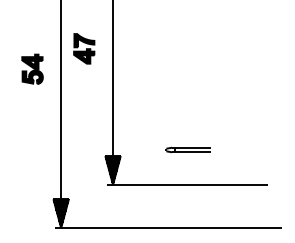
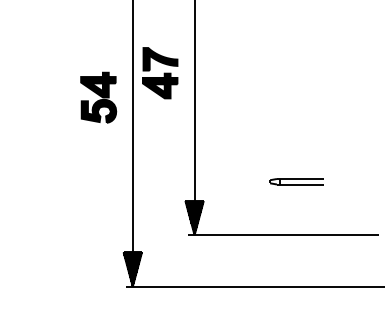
part: (84, 49) -> (160, 73), size x1.43
part: (32, 69) -> (98, 97), size x1.43
part: (188, 149) -> (296, 181), moved

